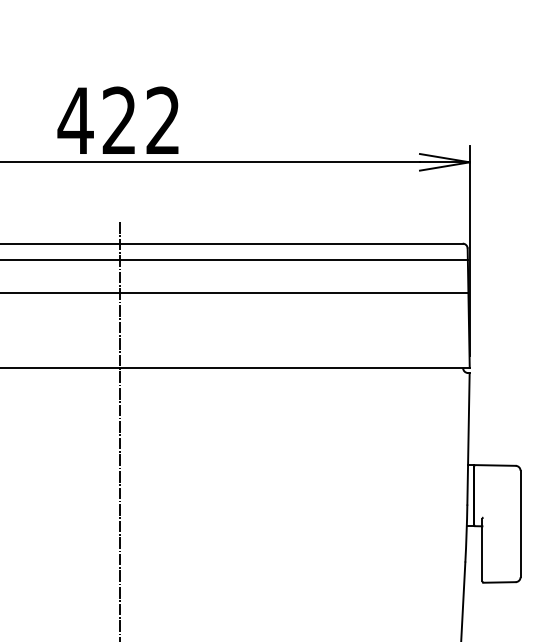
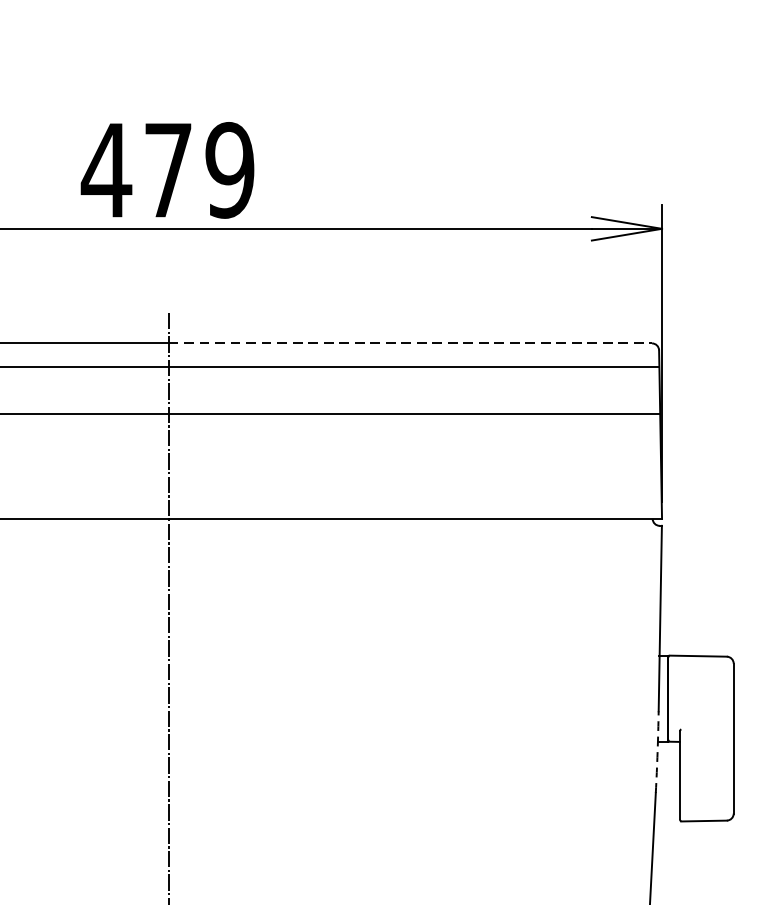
text: (141, 120) -> (199, 169), 422 -> 479
line: (291, 243) -> (410, 343), solid -> dashed
arc: (466, 533) -> (657, 752), solid -> dashed

